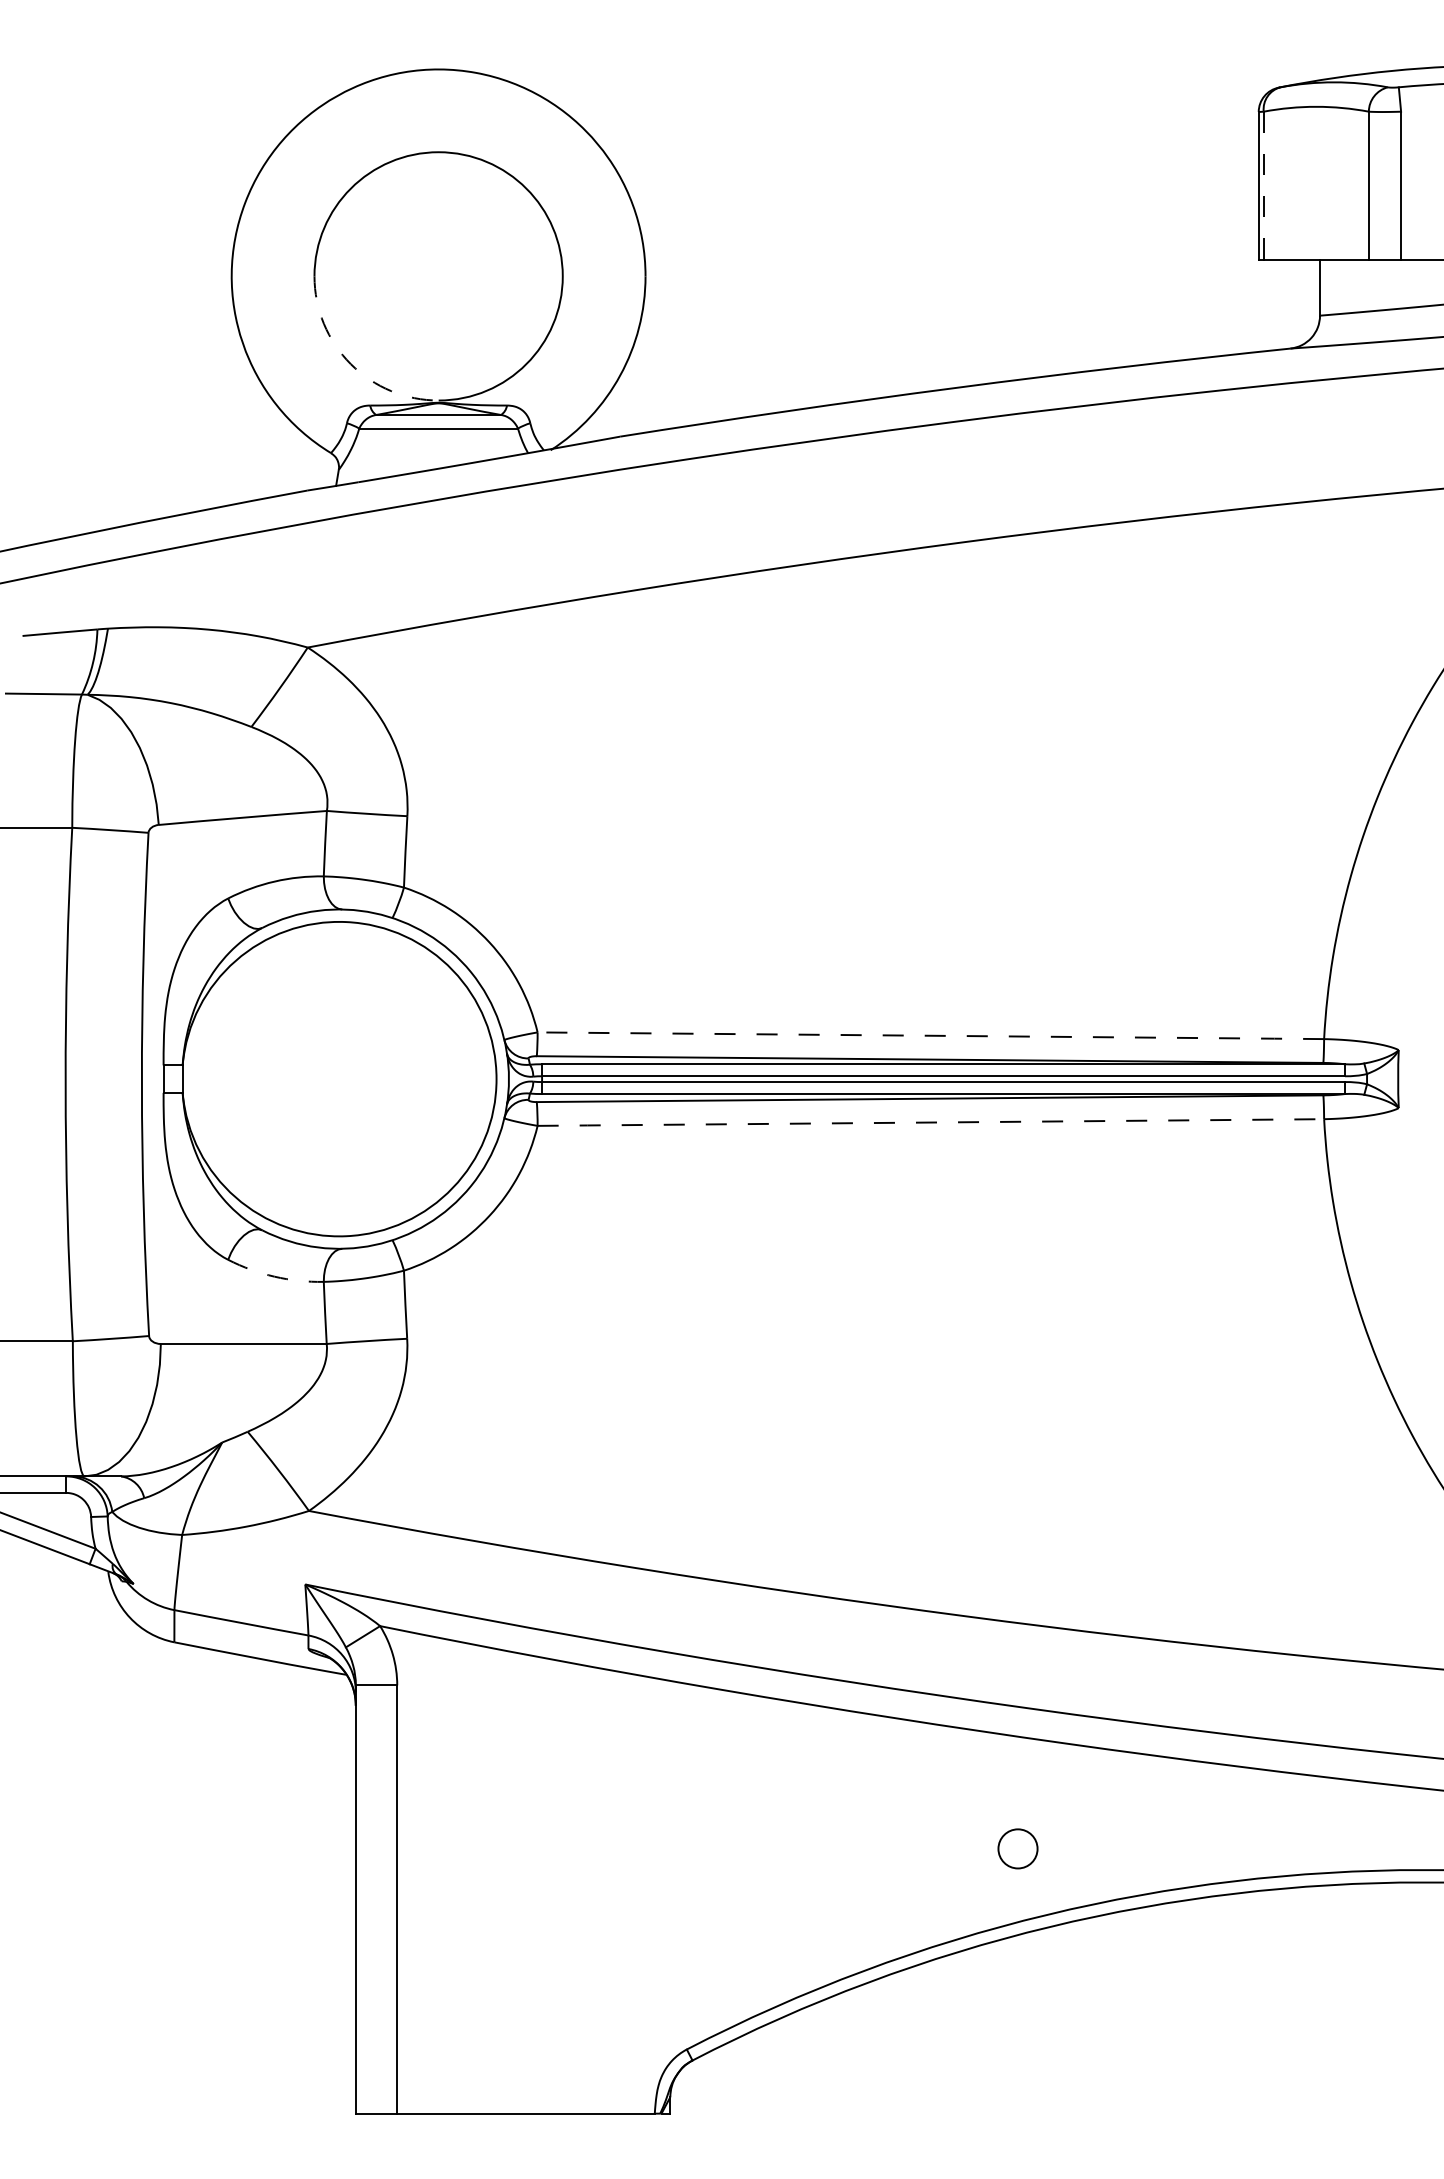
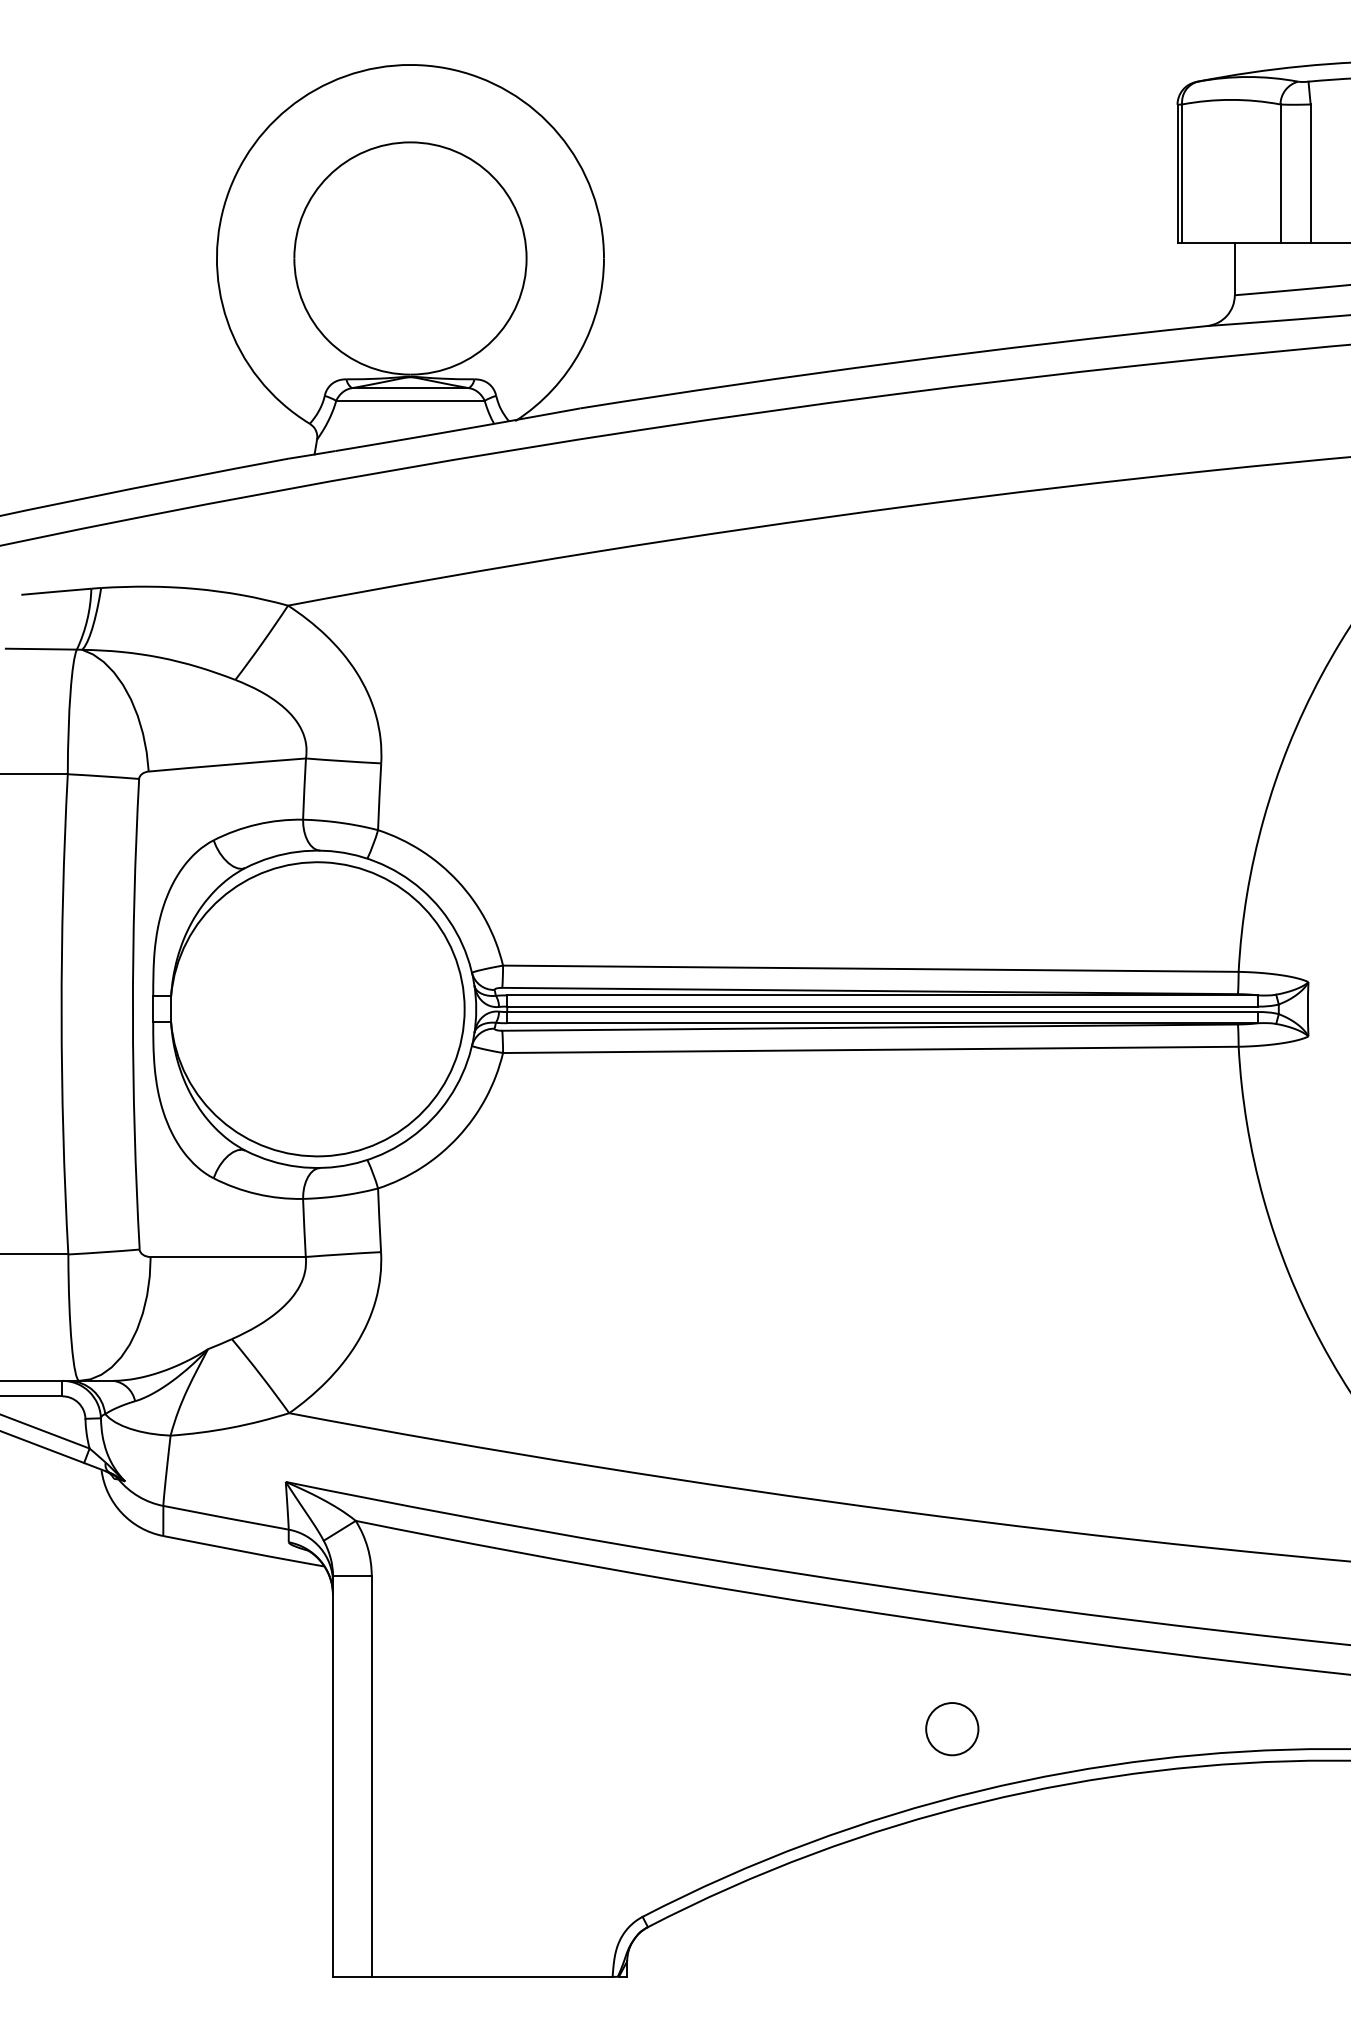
line: (1264, 186) -> (1182, 174), dashed -> solid
arc: (350, 364) -> (328, 340), dashed -> solid
line: (931, 1035) -> (871, 968), dashed -> solid
line: (930, 1122) -> (870, 1049), dashed -> solid
arc: (275, 1277) -> (257, 1194), dashed -> solid
circle: (1018, 1849) -> (952, 1729), size x1.43

